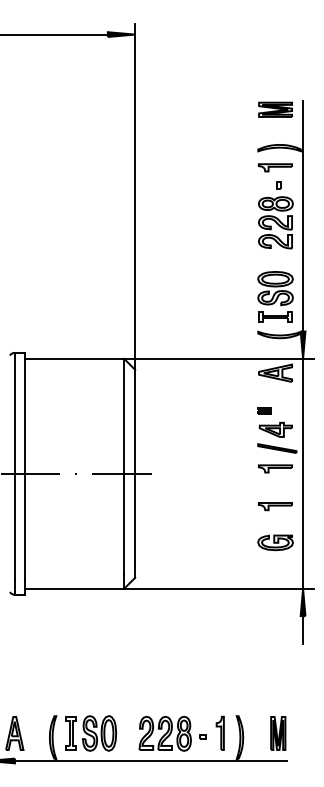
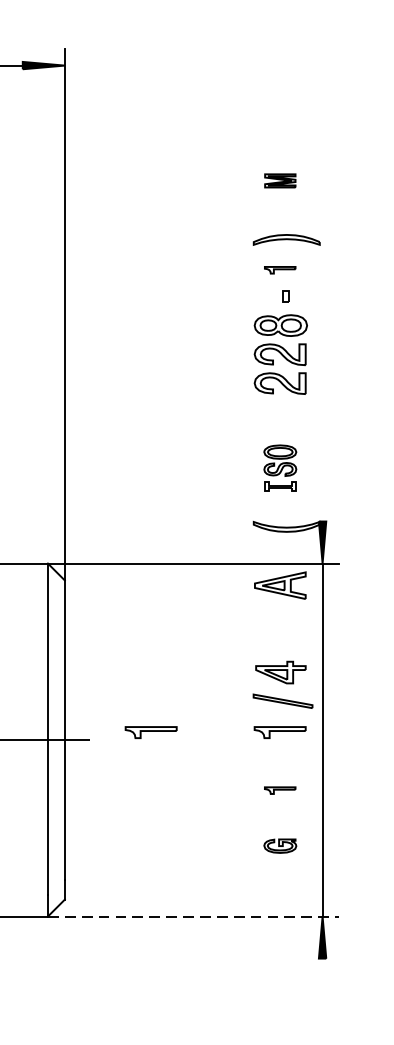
part: (275, 109) -> (280, 180), size x0.6
part: (275, 167) -> (280, 269), size x0.6
line: (303, 216) -> (323, 344), removed
part: (275, 296) -> (280, 467), size x0.6
part: (264, 410) -> (263, 642), removed
part: (191, 468) -> (151, 731), added
part: (275, 506) -> (280, 790), size x0.6
part: (275, 542) -> (280, 845), size x0.6
line: (219, 588) -> (194, 916), solid -> dashed
line: (303, 629) -> (323, 979), removed

